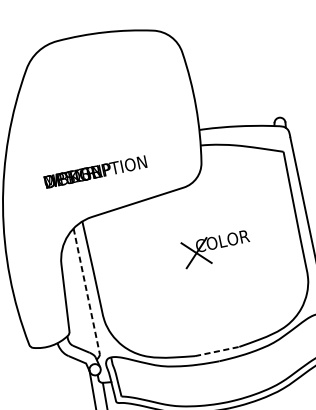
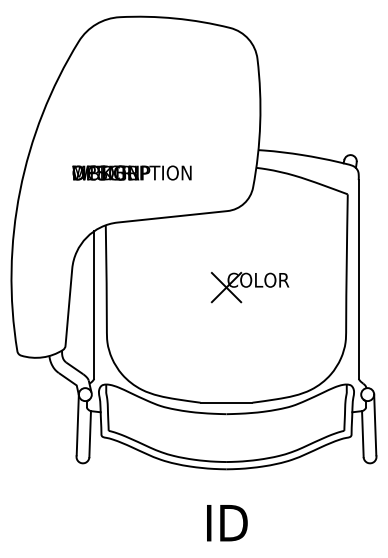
line: (87, 292) -> (94, 305), dashed -> solid
line: (217, 351) -> (226, 402), dashed -> solid

